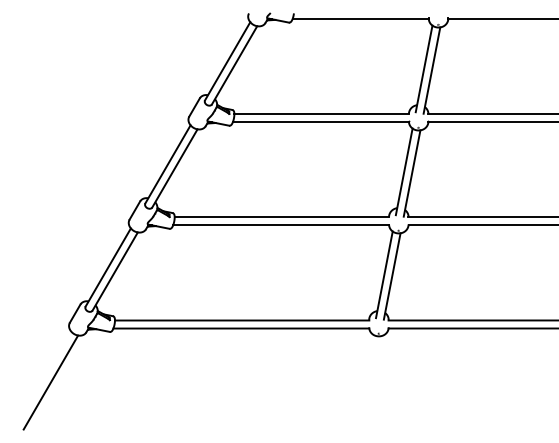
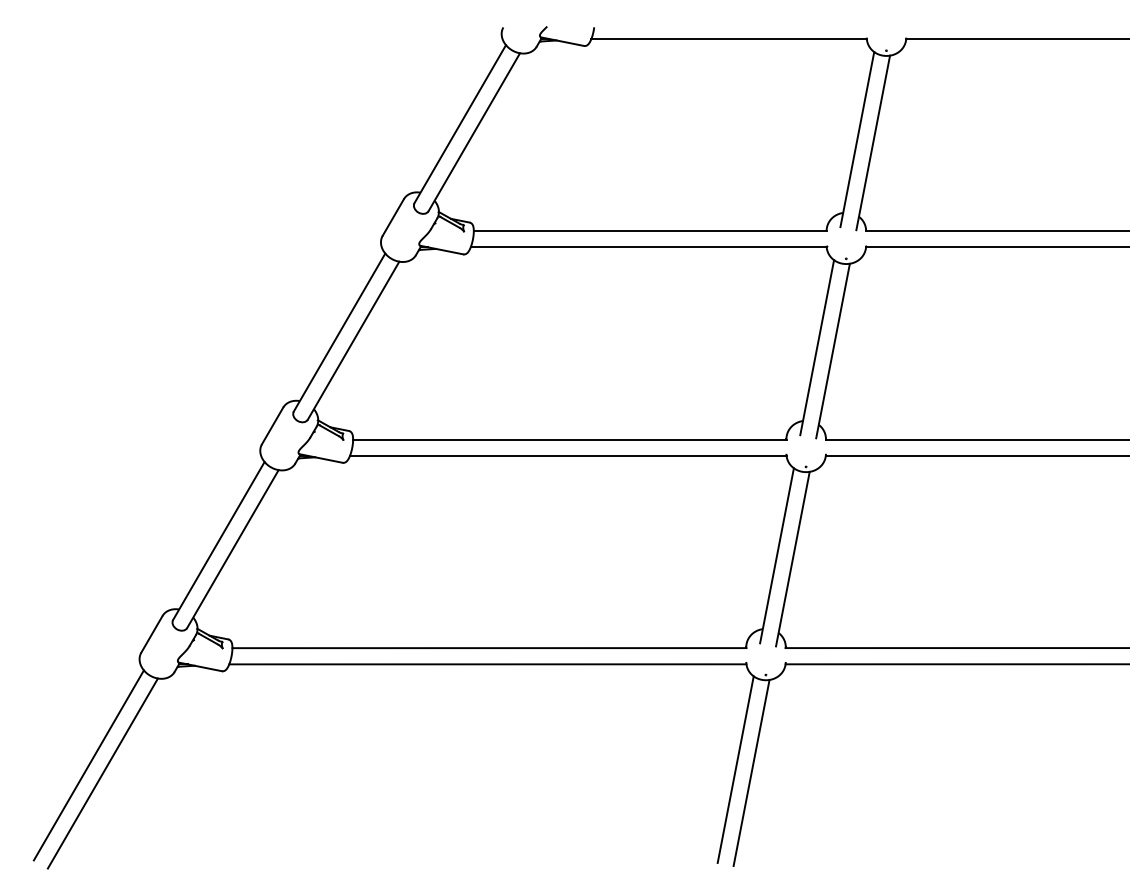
line: (43, 378) -> (87, 765), added
line: (363, 380) -> (734, 769), added
line: (371, 382) -> (750, 773), added

